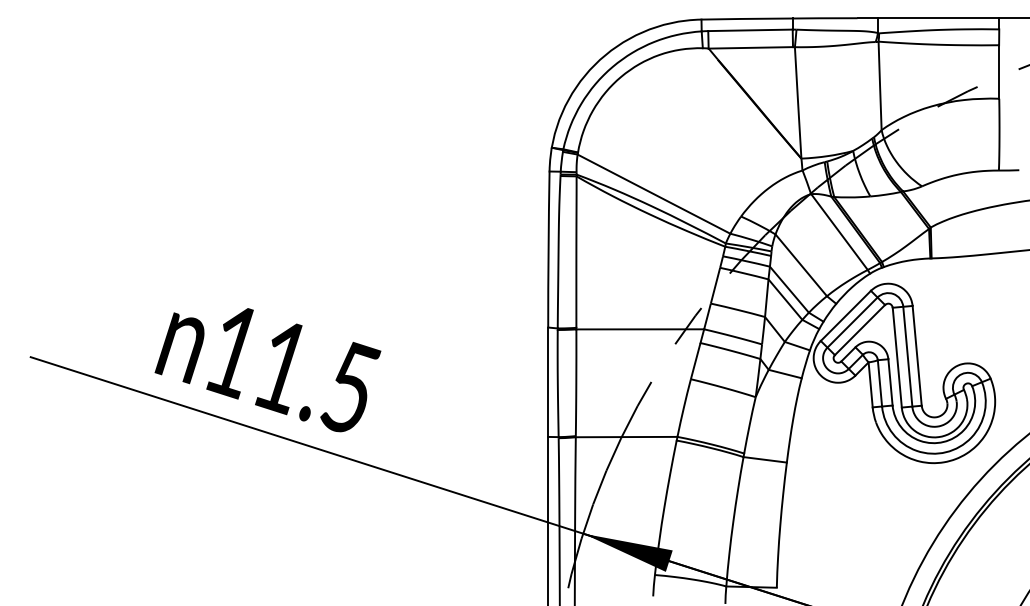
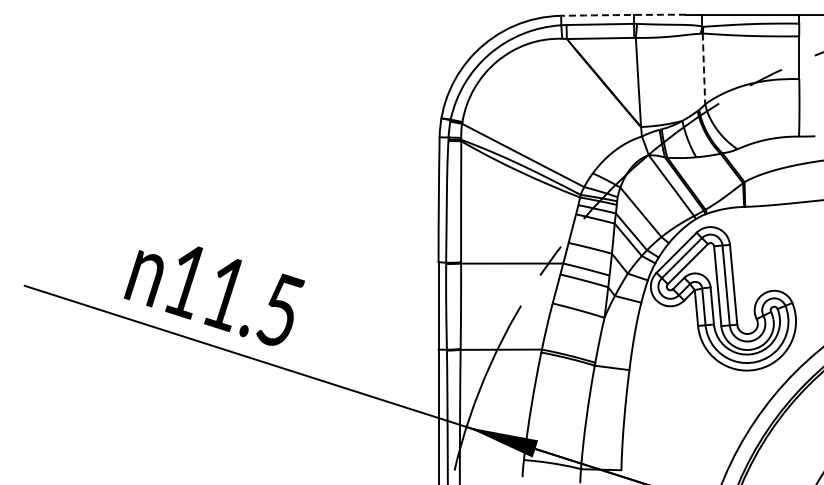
arc: (779, 19) -> (623, 15), solid -> dashed
arc: (879, 85) -> (703, 68), solid -> dashed

